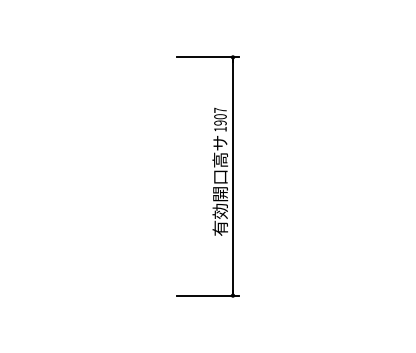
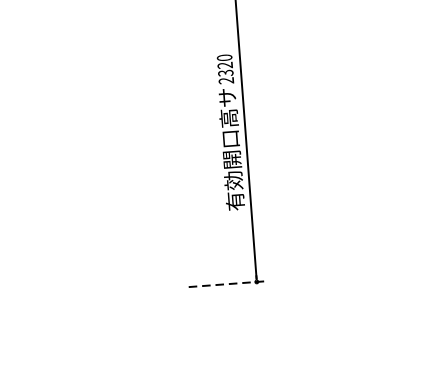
text: (220, 119) -> (225, 68), 1907 -> 2320
line: (208, 295) -> (227, 284), solid -> dashed

